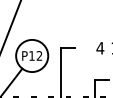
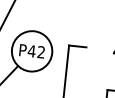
text: (31, 55) -> (31, 50), P12 -> P42

